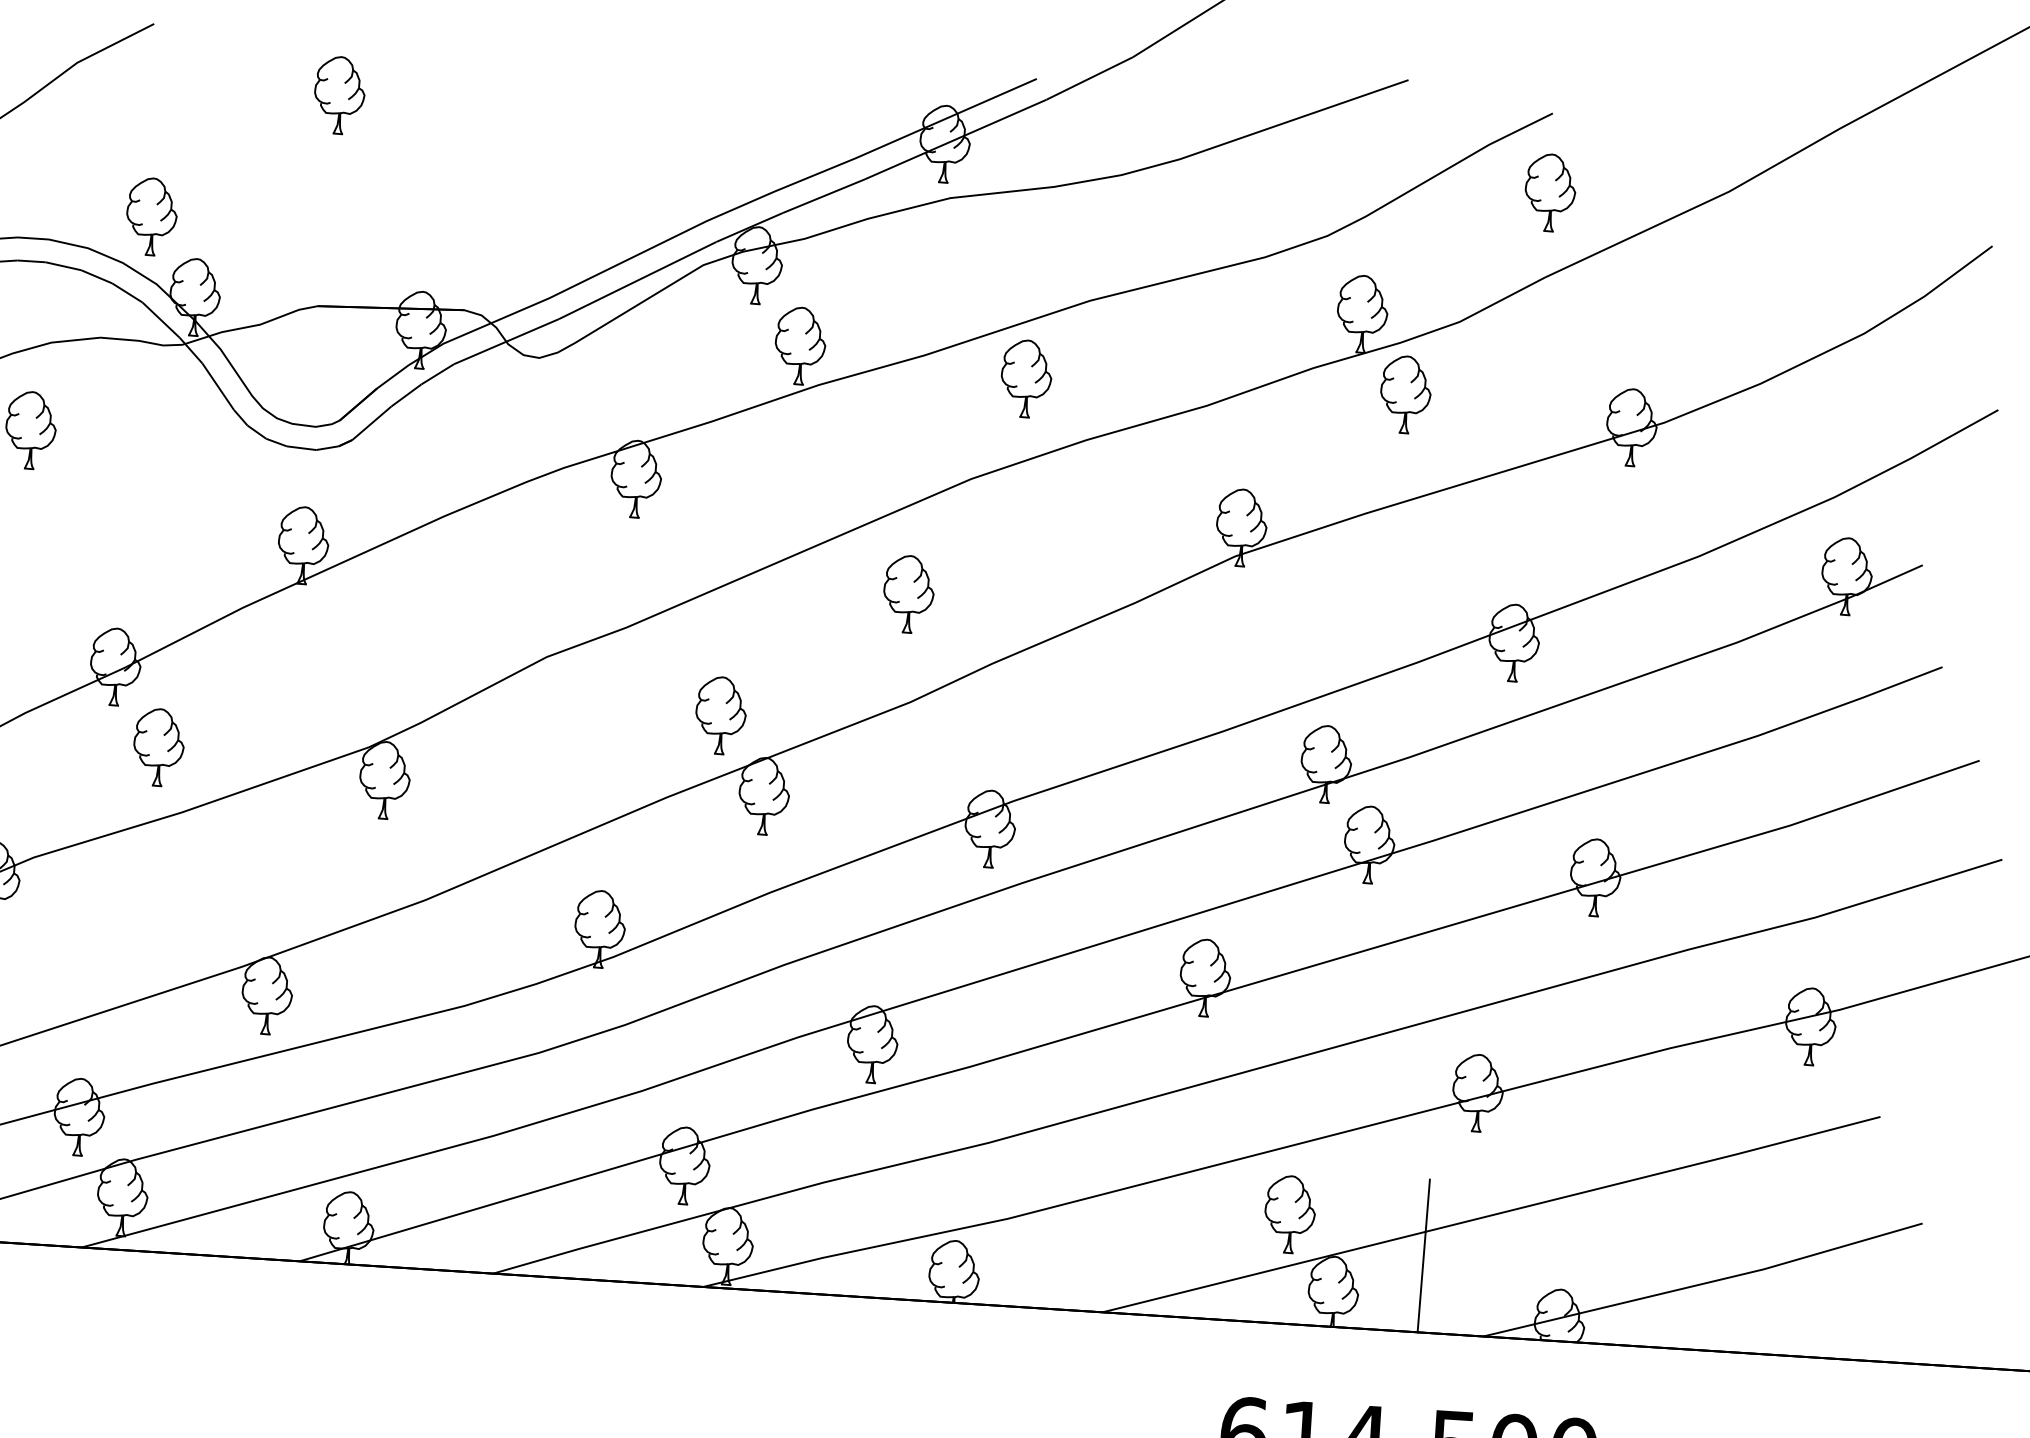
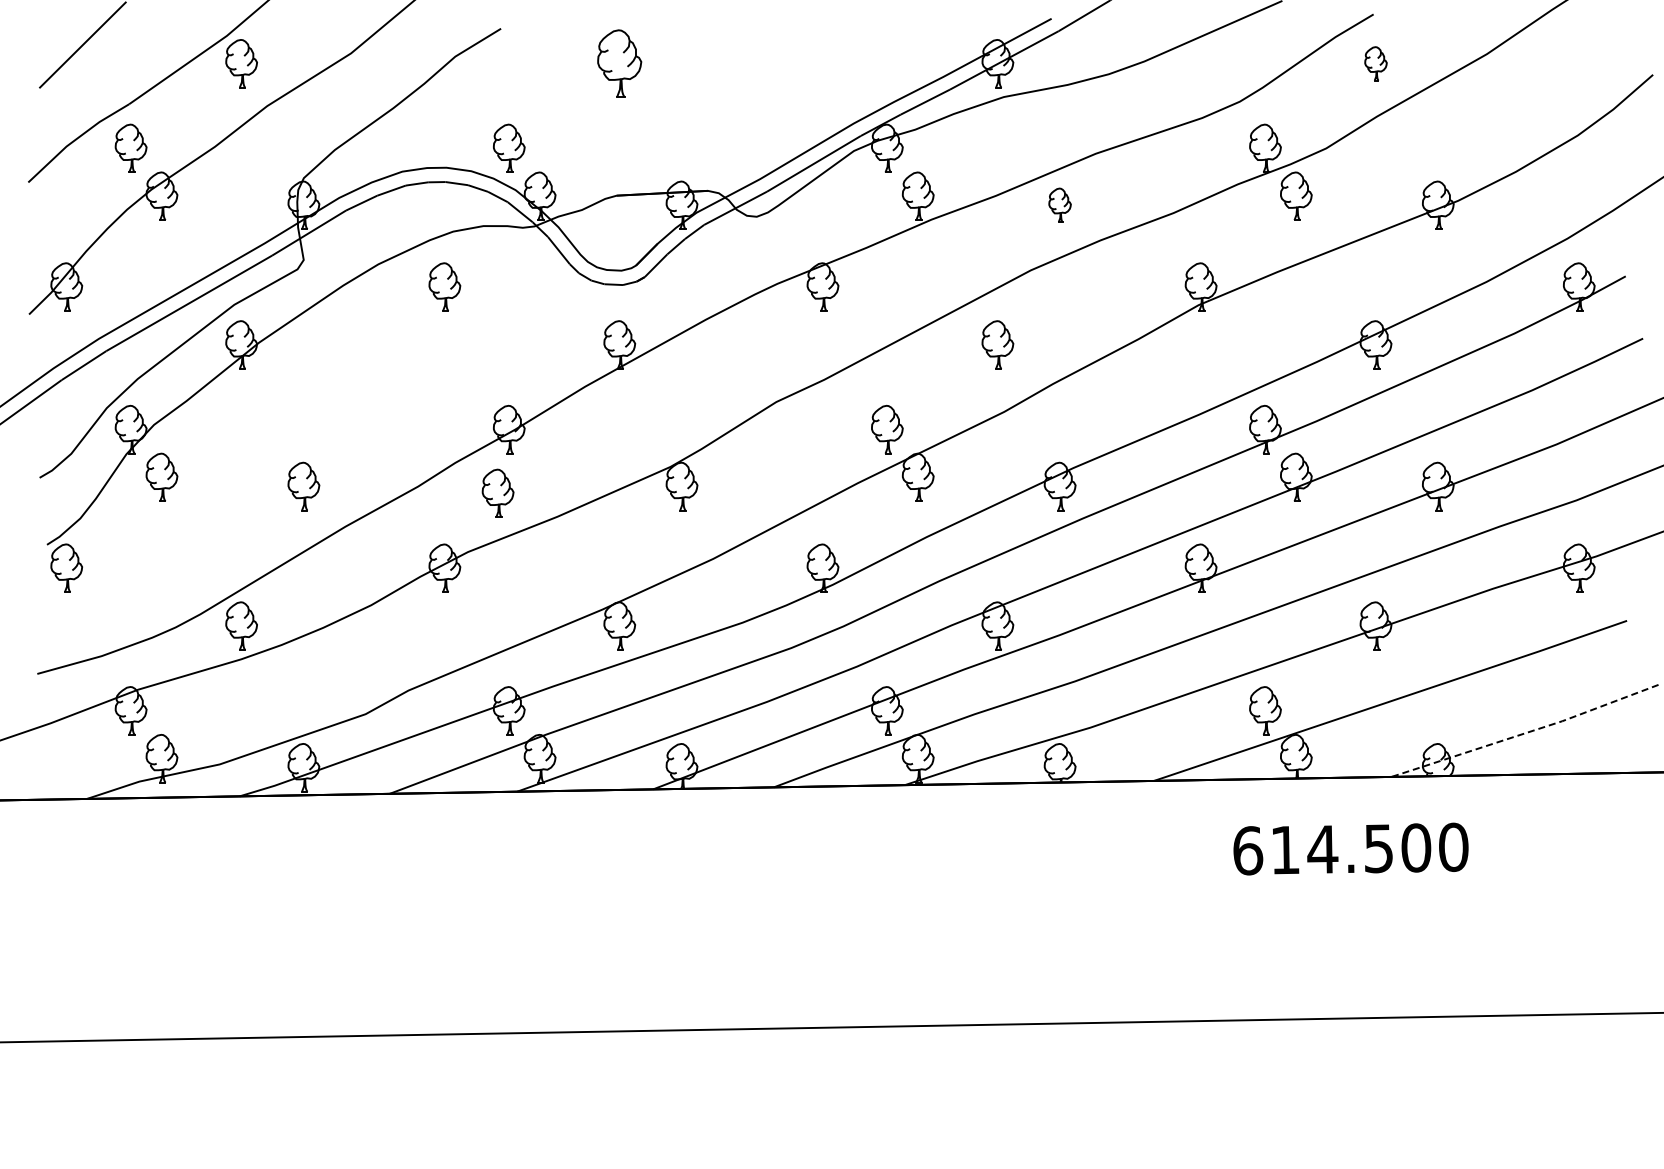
part: (339, 94) -> (619, 63), size x1.4
part: (1549, 192) -> (1375, 63), size x0.7
part: (1025, 377) -> (1059, 204), size x0.7
part: (157, 745) -> (497, 492), moved
line: (1423, 1255) -> (1350, 729), removed
line: (1704, 1284) -> (1526, 733), solid -> dashed

